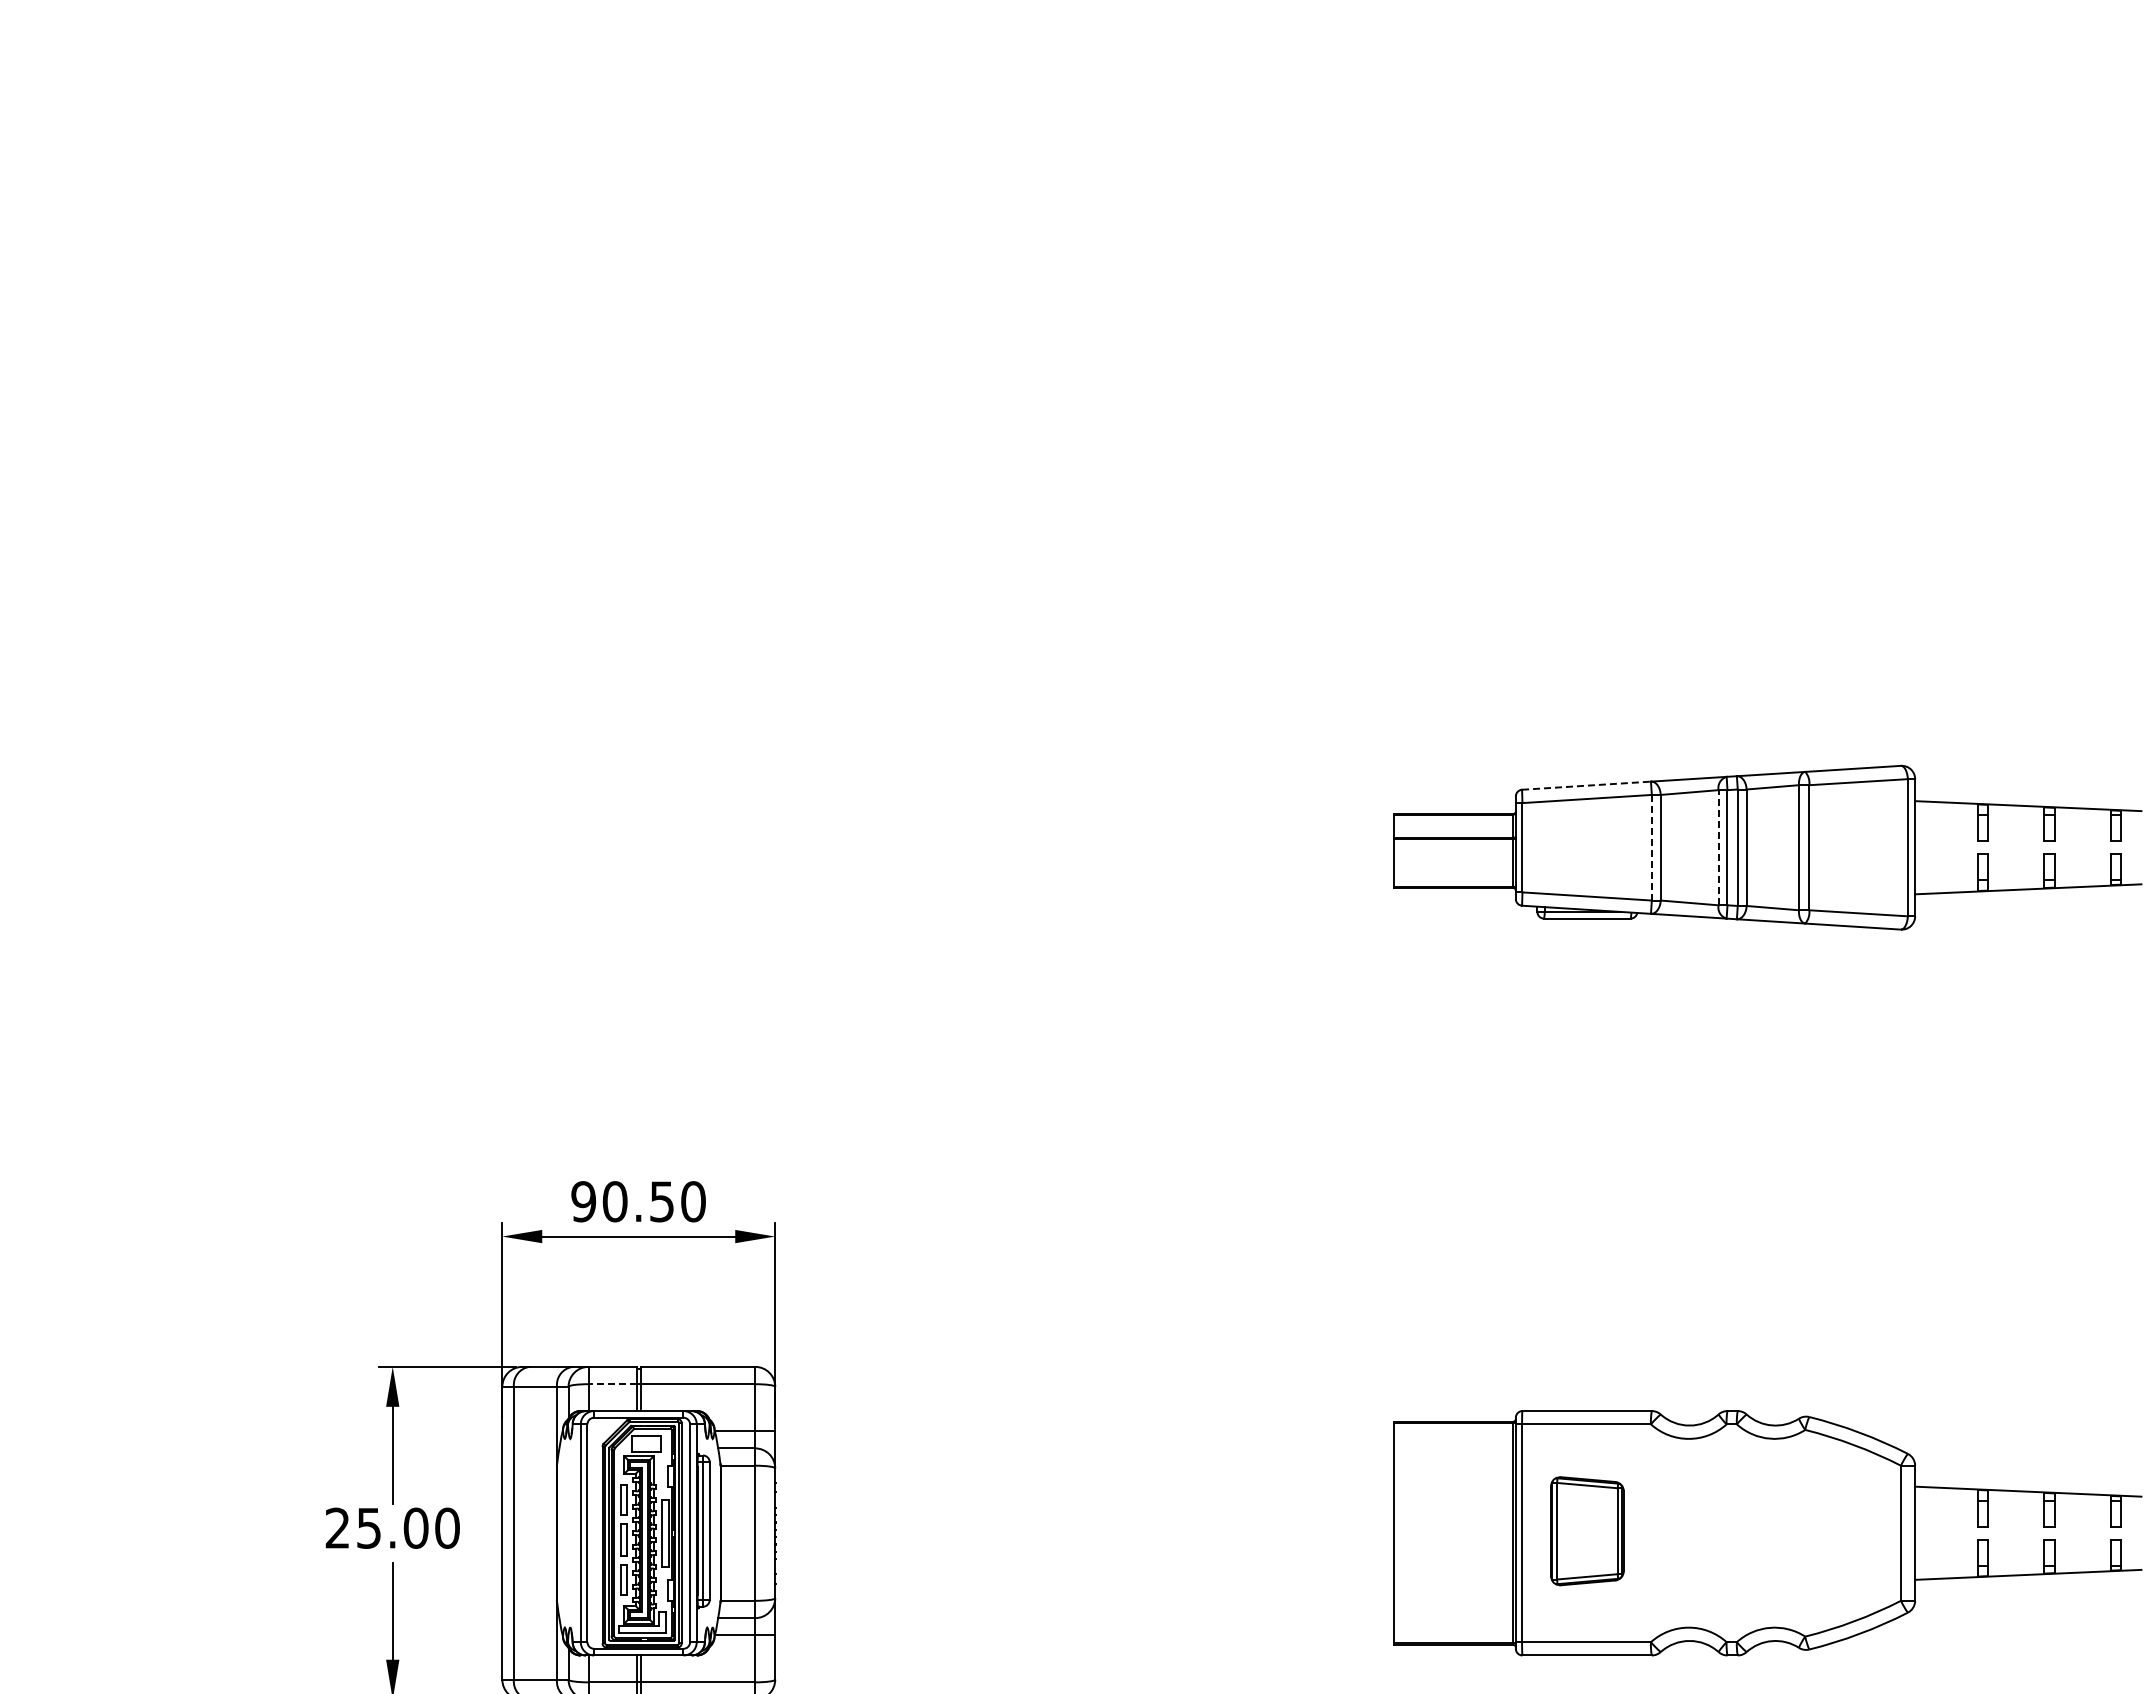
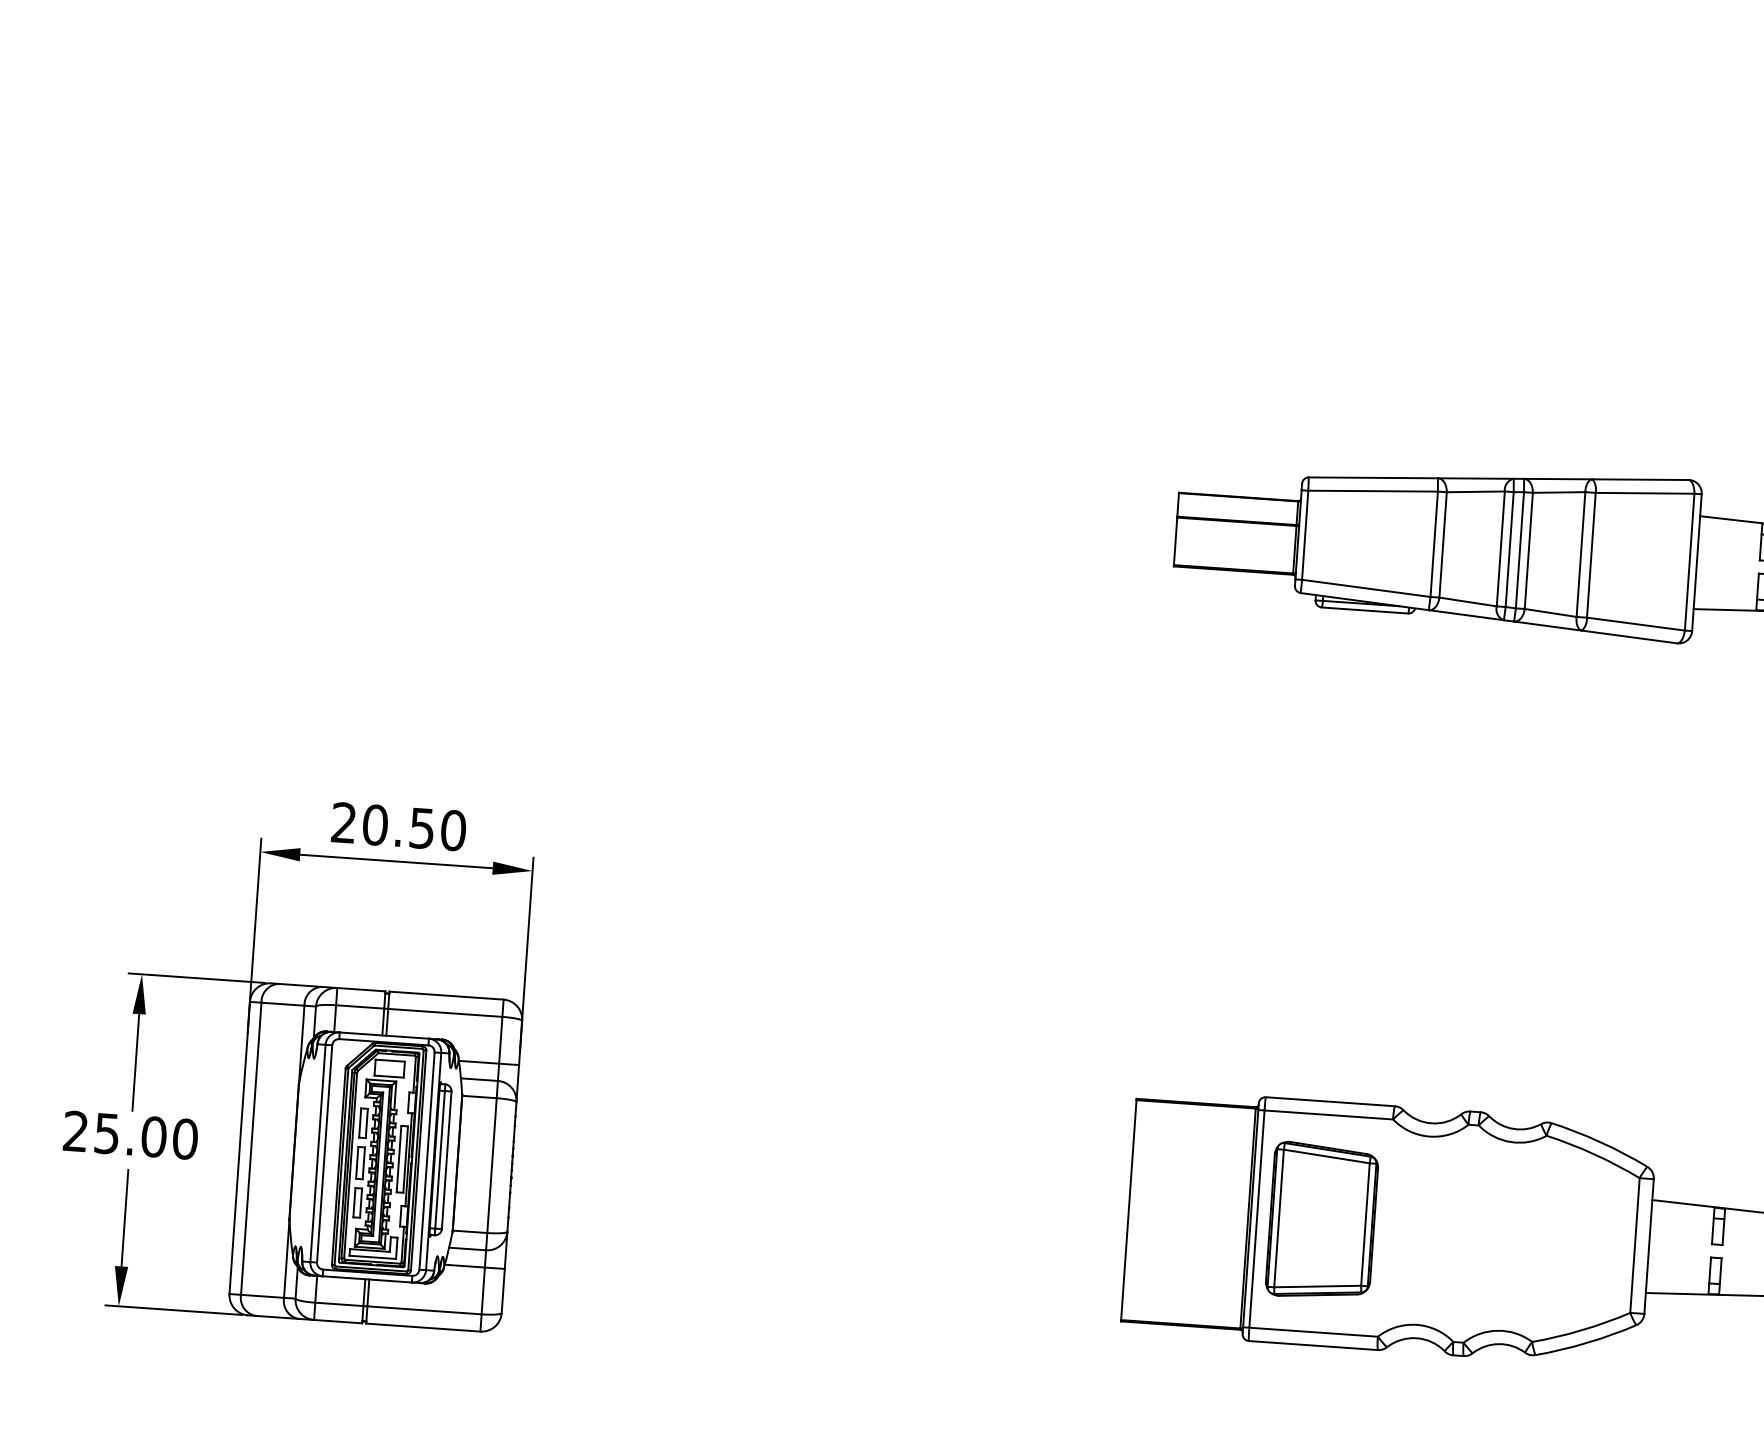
line: (1586, 785) -> (1373, 477), dashed -> solid
line: (1651, 847) -> (1433, 544), dashed -> solid
line: (1718, 847) -> (1500, 548), dashed -> solid
text: (583, 1201) -> (343, 822), 90.50 -> 20.50
line: (612, 1384) -> (359, 1007), dashed -> solid
part: (1587, 1531) -> (1322, 1221), size x1.43

